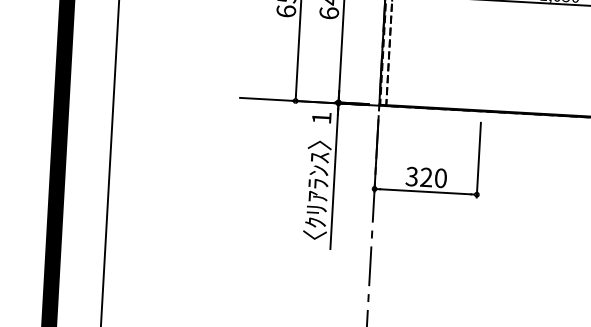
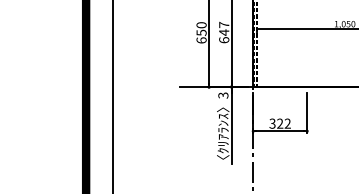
text: (321, 118) -> (223, 95), 1 -> 3
text: (440, 177) -> (287, 123), 320 -> 322

